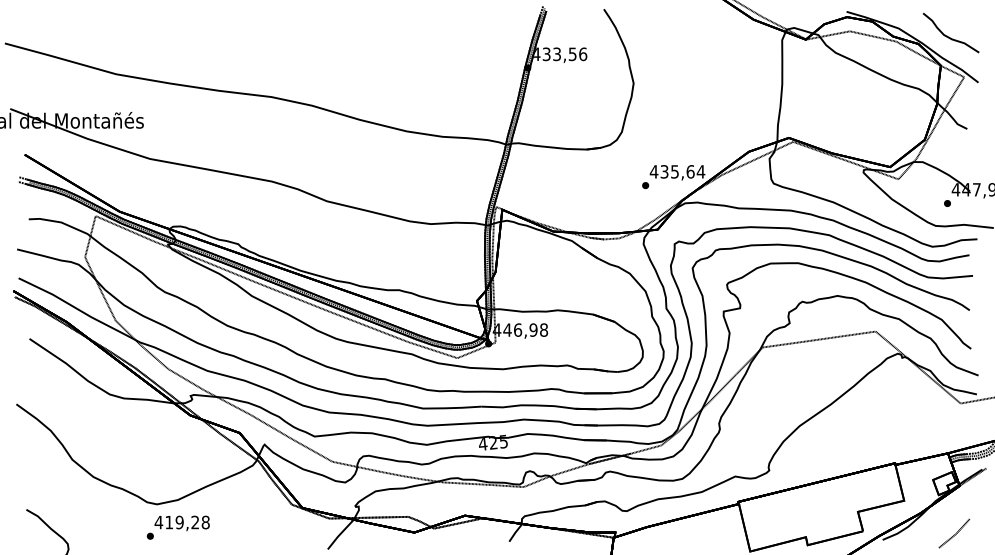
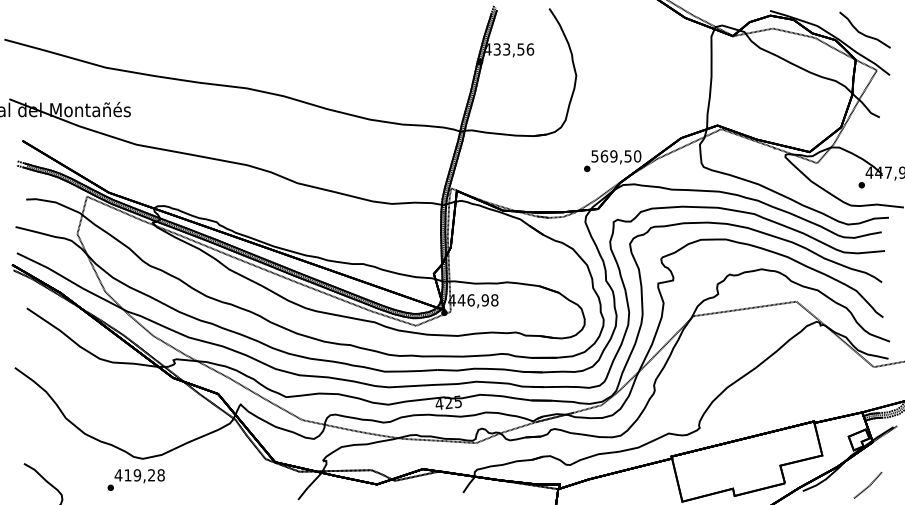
text: (677, 171) -> (616, 156), 435,64 -> 569,50
text: (177, 527) -> (135, 479), moved

